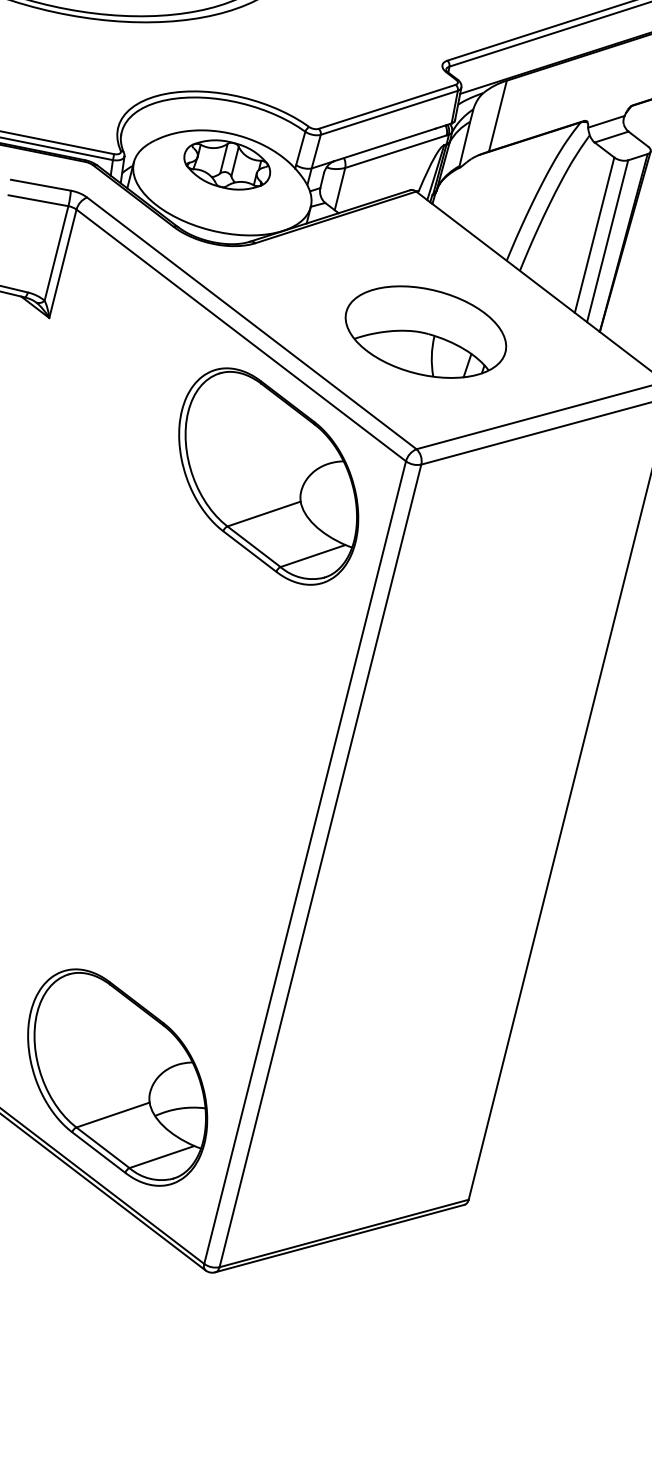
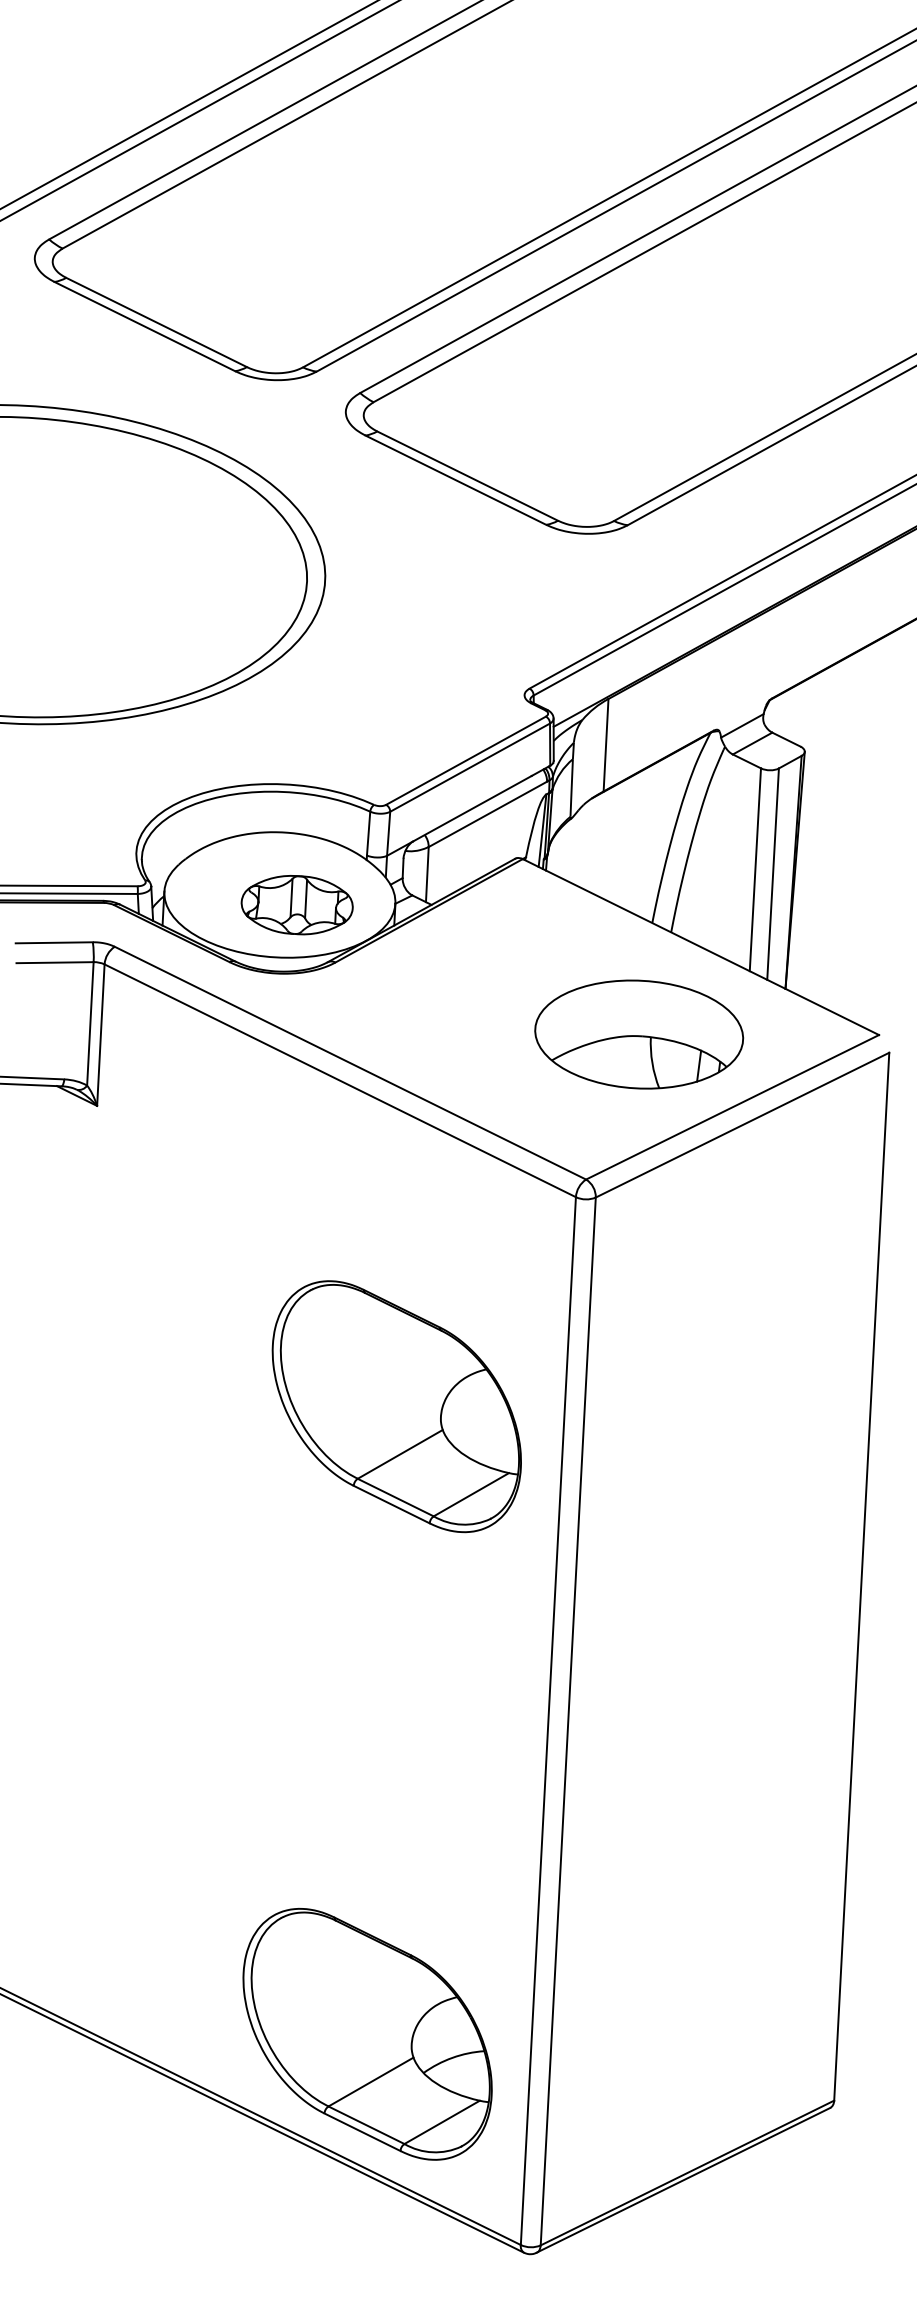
part: (226, 165) -> (296, 905), moved
part: (426, 332) -> (639, 1034), moved
part: (268, 476) -> (396, 1406), moved

